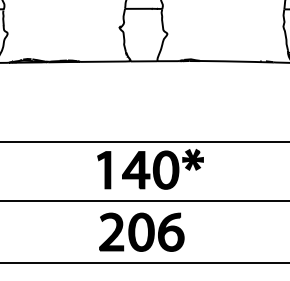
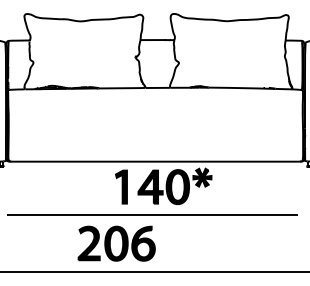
part: (141, 232) -> (116, 243), moved

